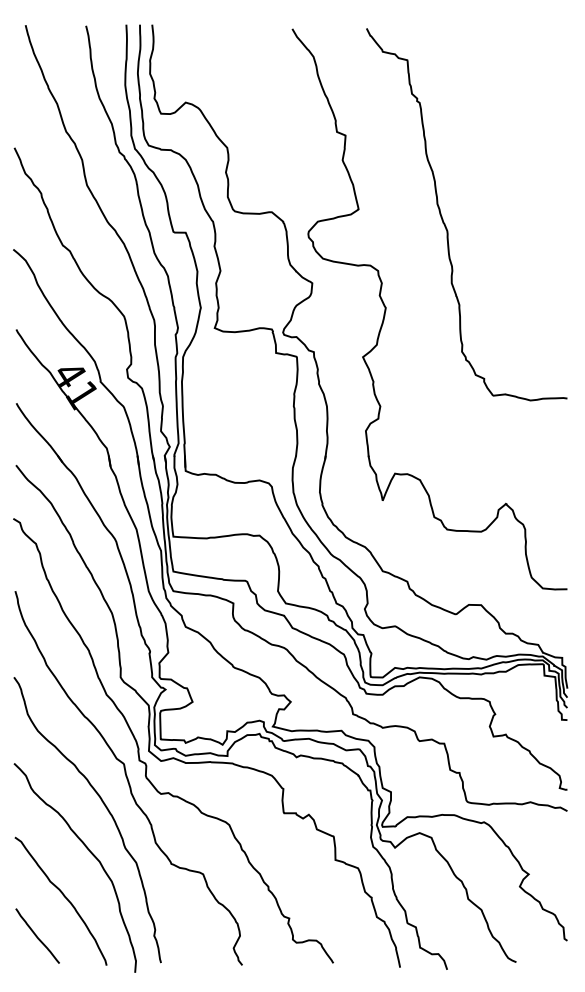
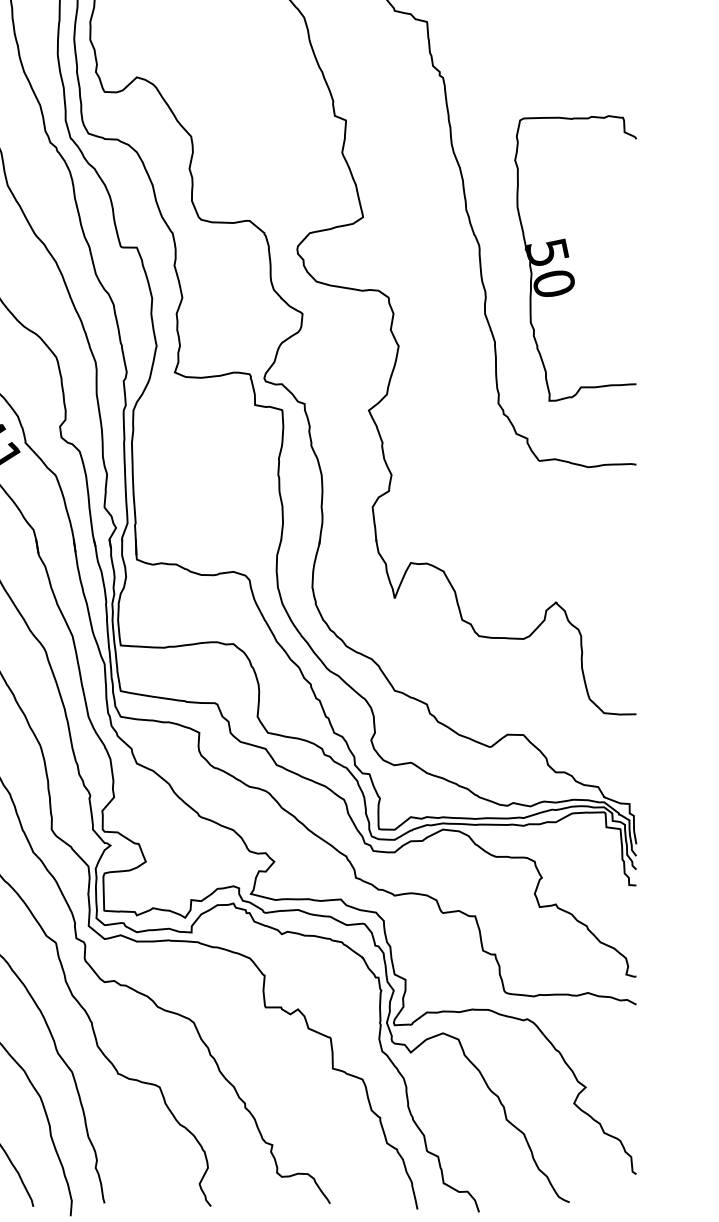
part: (520, 240) -> (574, 257), added

